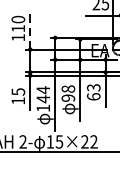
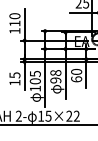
line: (30, 29) -> (24, 24), dashed -> solid
text: (93, 87) -> (76, 71), 63 -> 60
text: (42, 94) -> (34, 77), 144 -> 105

